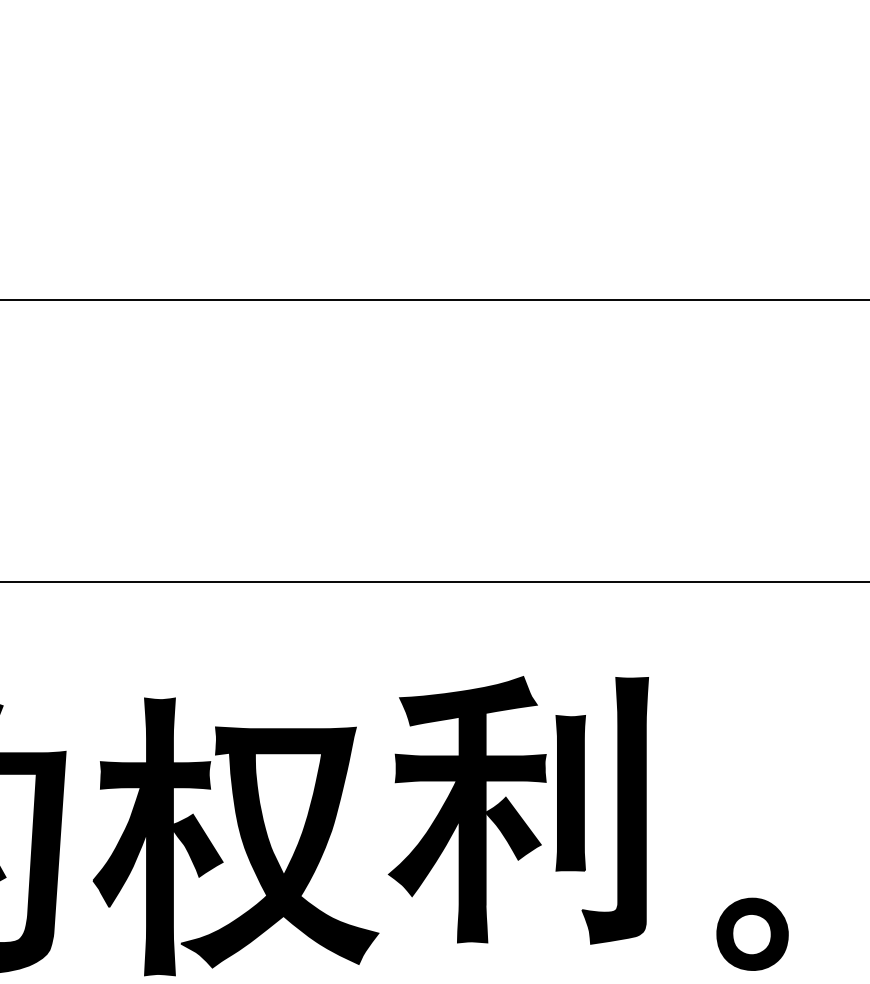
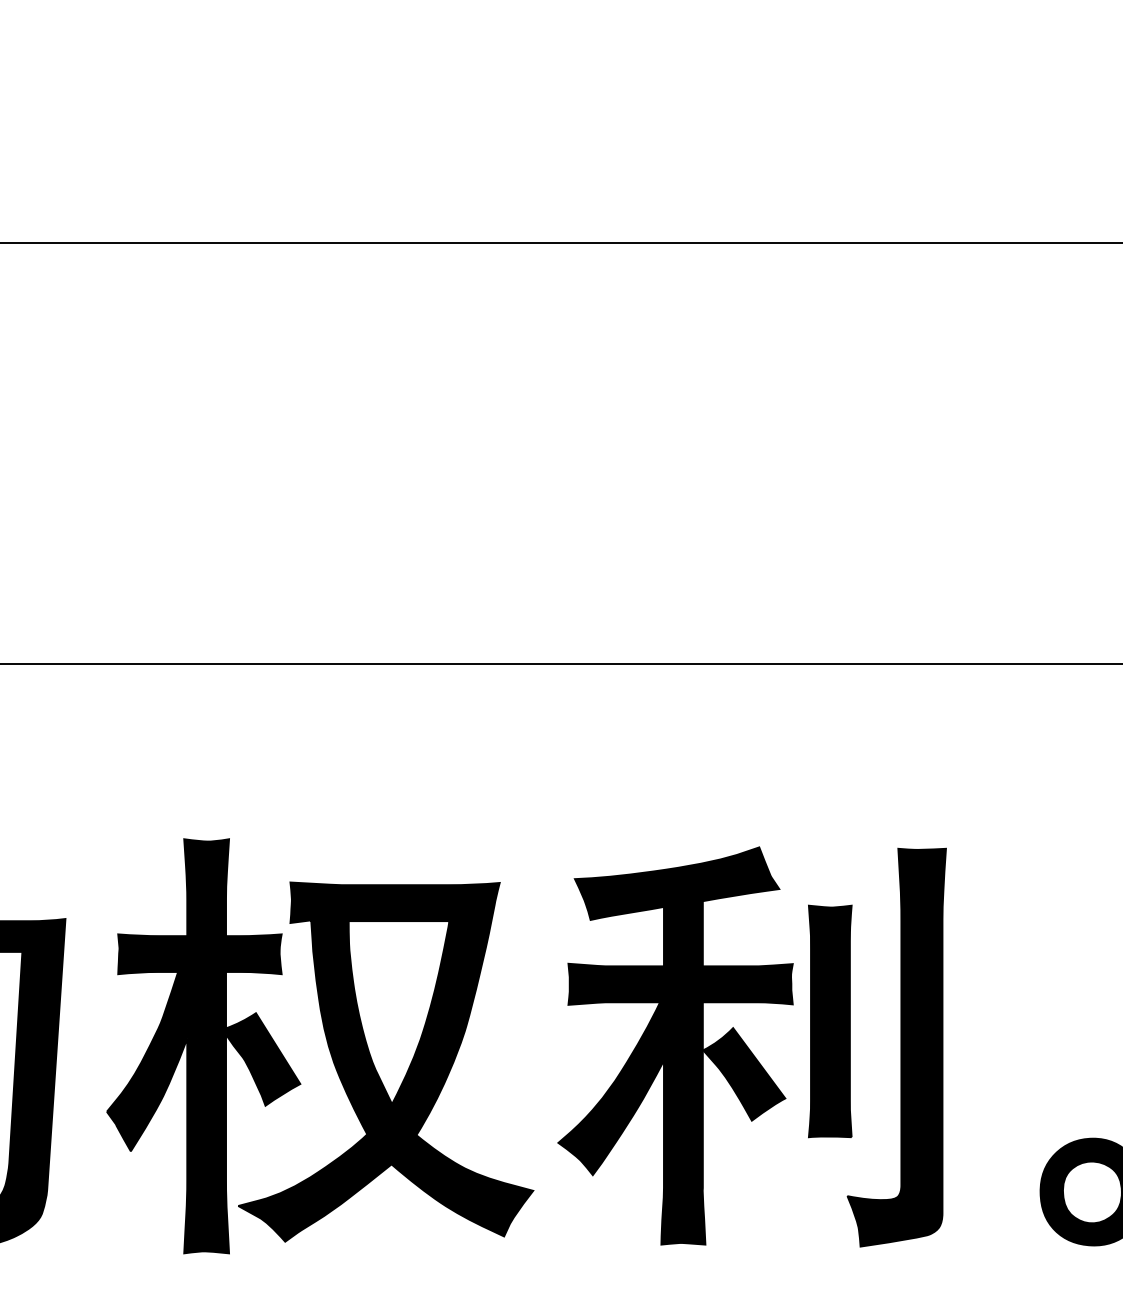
part: (517, 810) -> (750, 1047), moved

